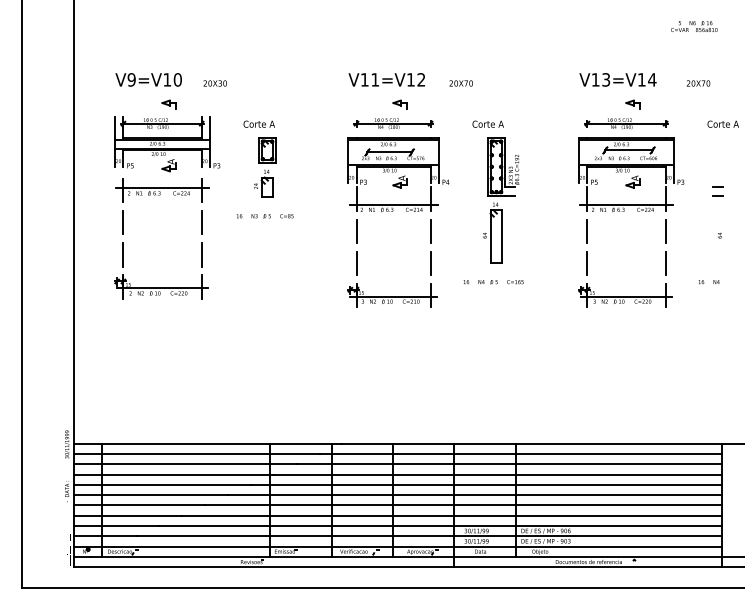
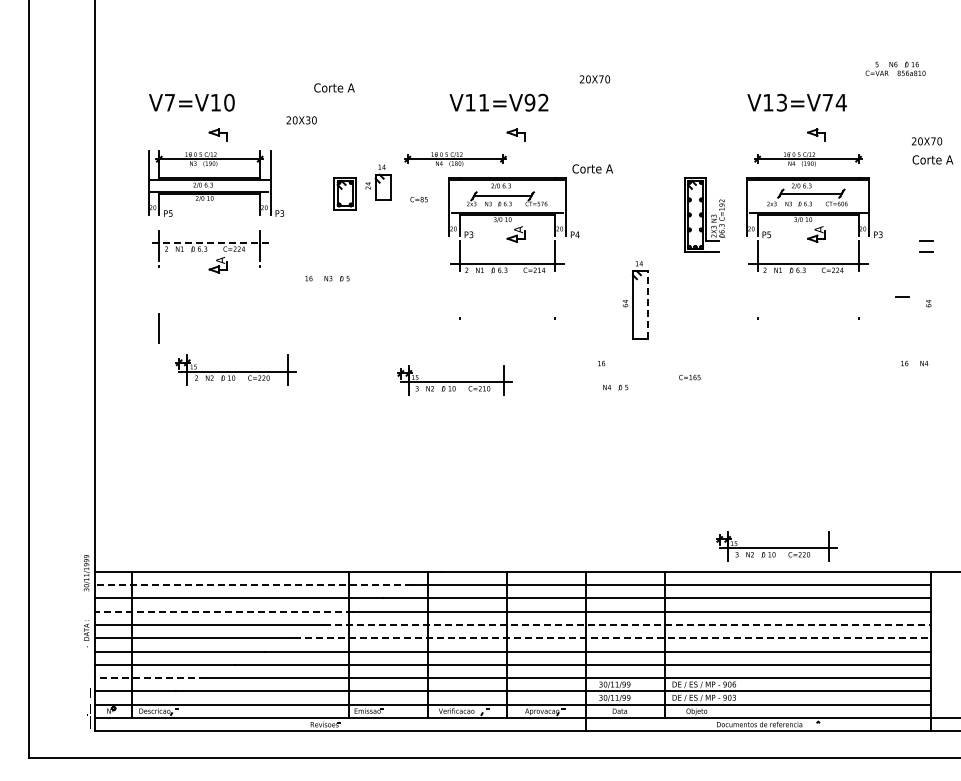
text: (694, 26) -> (895, 68), moved
text: (131, 79) -> (169, 102), V9=V10 -> V7=V10
text: (410, 79) -> (529, 102), V11=V12 -> V11=V92
text: (641, 79) -> (827, 102), V13=V14 -> V13=V74
text: (215, 83) -> (301, 120), moved
text: (461, 83) -> (595, 79), moved
text: (698, 83) -> (927, 141), moved
text: (259, 123) -> (334, 87), moved
part: (393, 123) -> (455, 159), moved
text: (488, 123) -> (592, 168), moved
part: (168, 165) -> (217, 265), moved
part: (503, 166) -> (704, 214), moved
part: (263, 183) -> (378, 182), moved
line: (162, 188) -> (209, 242), solid -> dashed
text: (286, 216) -> (418, 199), moved
line: (123, 223) -> (159, 287), removed
line: (201, 223) -> (260, 287), removed
line: (356, 230) -> (459, 297), removed
line: (430, 230) -> (555, 297), removed
line: (587, 230) -> (757, 297), removed
line: (665, 230) -> (858, 297), removed
line: (699, 230) -> (902, 296), added
line: (501, 237) -> (647, 305), solid -> dashed
line: (201, 254) -> (260, 328), removed
line: (356, 263) -> (459, 339), removed
line: (430, 263) -> (555, 339), removed
line: (587, 263) -> (757, 339), removed
line: (665, 263) -> (858, 339), removed
text: (488, 282) -> (615, 387), moved
text: (515, 282) -> (689, 377), moved
part: (160, 286) -> (235, 369), moved
part: (391, 295) -> (454, 380), moved
part: (625, 295) -> (776, 546), moved
line: (196, 454) -> (253, 585), solid -> dashed
line: (173, 474) -> (223, 611), solid -> dashed
line: (486, 485) -> (627, 625), solid -> dashed
line: (474, 495) -> (612, 638), solid -> dashed
line: (115, 526) -> (149, 678), solid -> dashed

